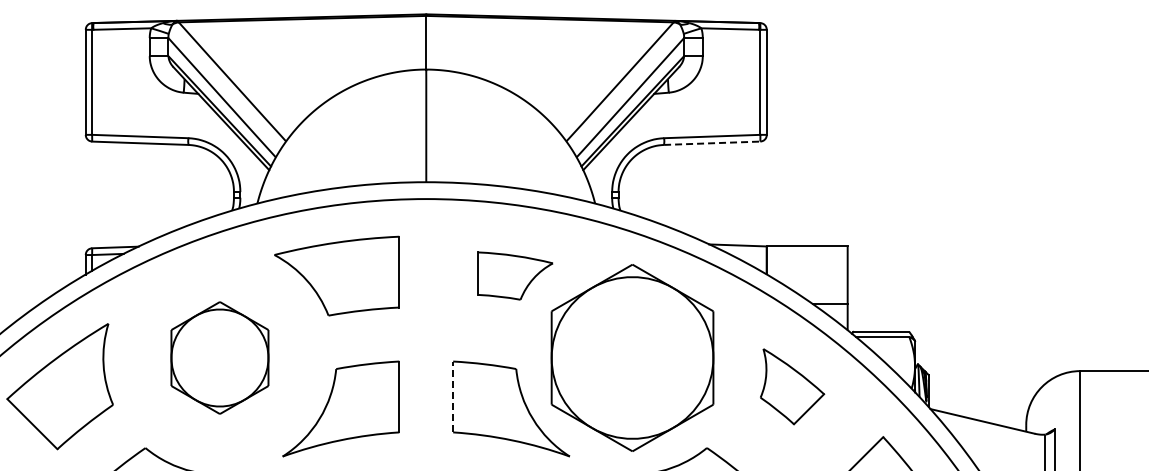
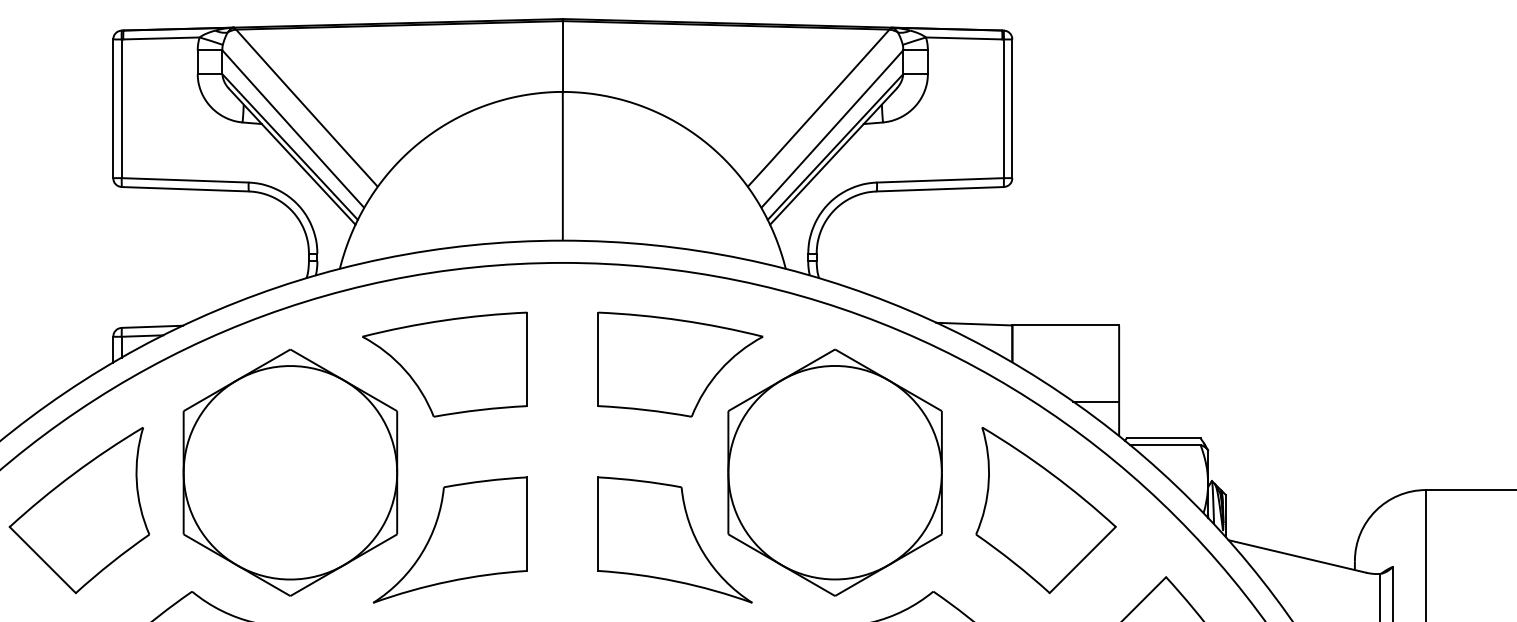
line: (712, 143) -> (940, 189), dashed -> solid
part: (515, 275) -> (680, 363), size x1.67
part: (219, 357) -> (289, 472), size x1.67
part: (792, 386) -> (1046, 510), size x1.67
line: (453, 396) -> (598, 523), dashed -> solid

